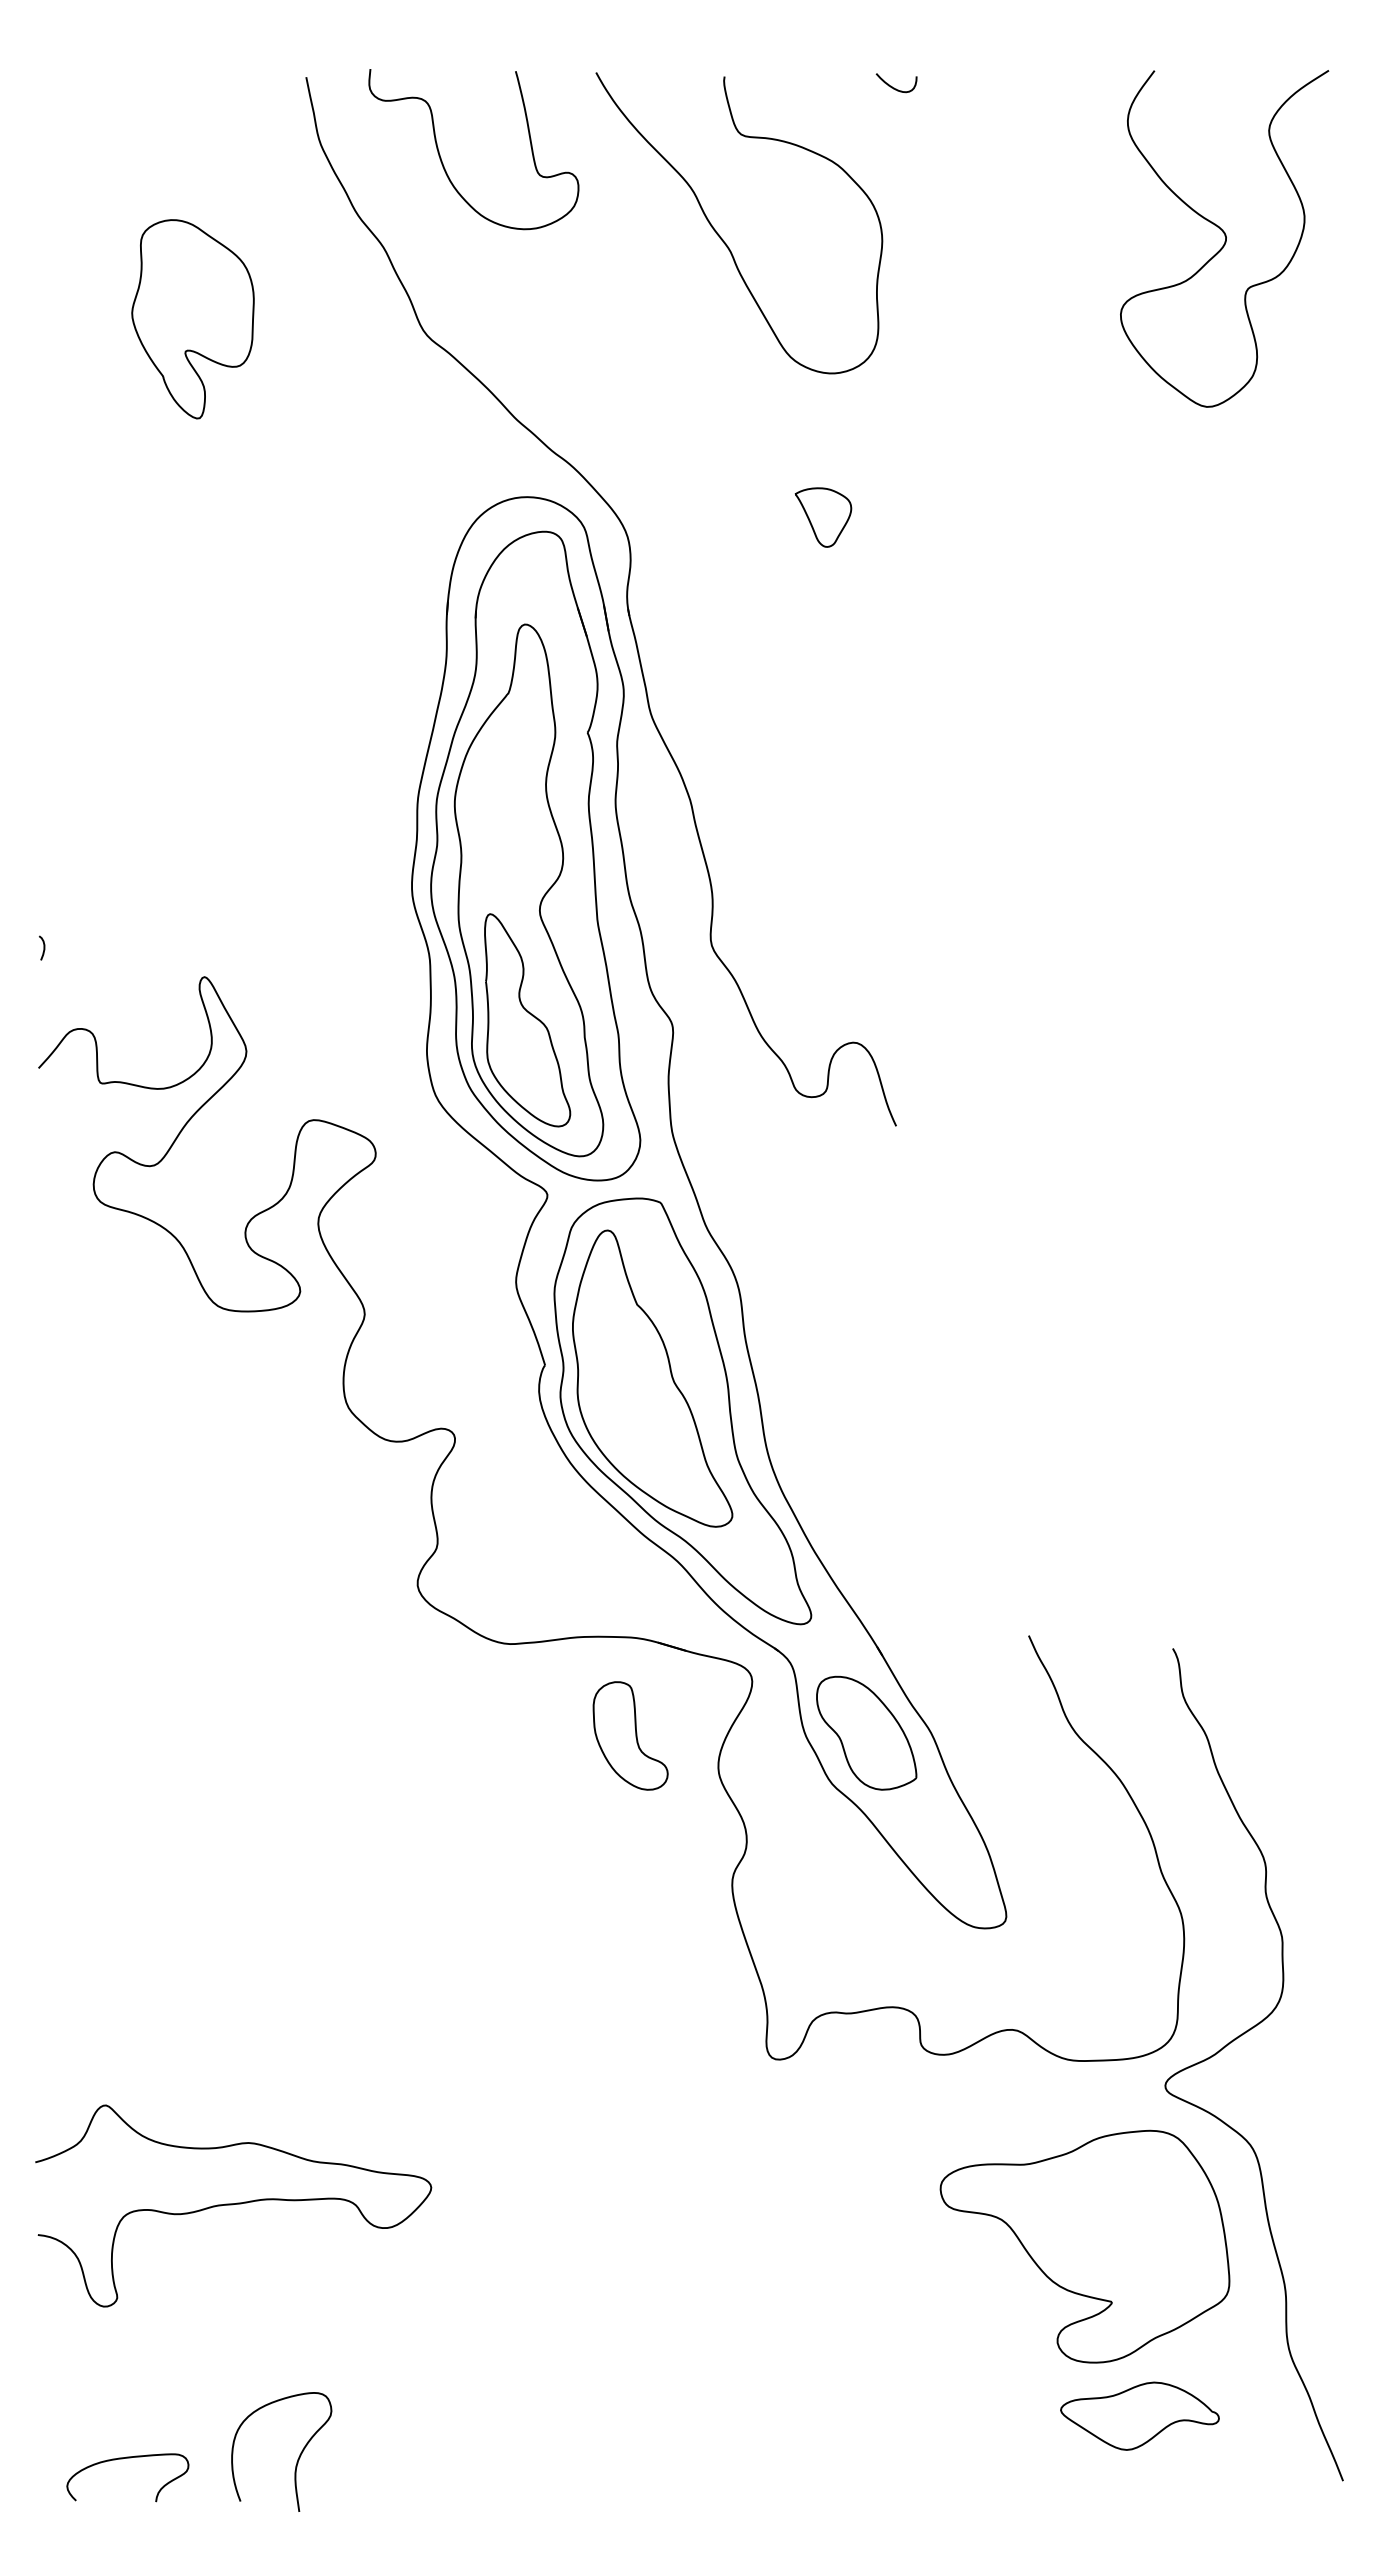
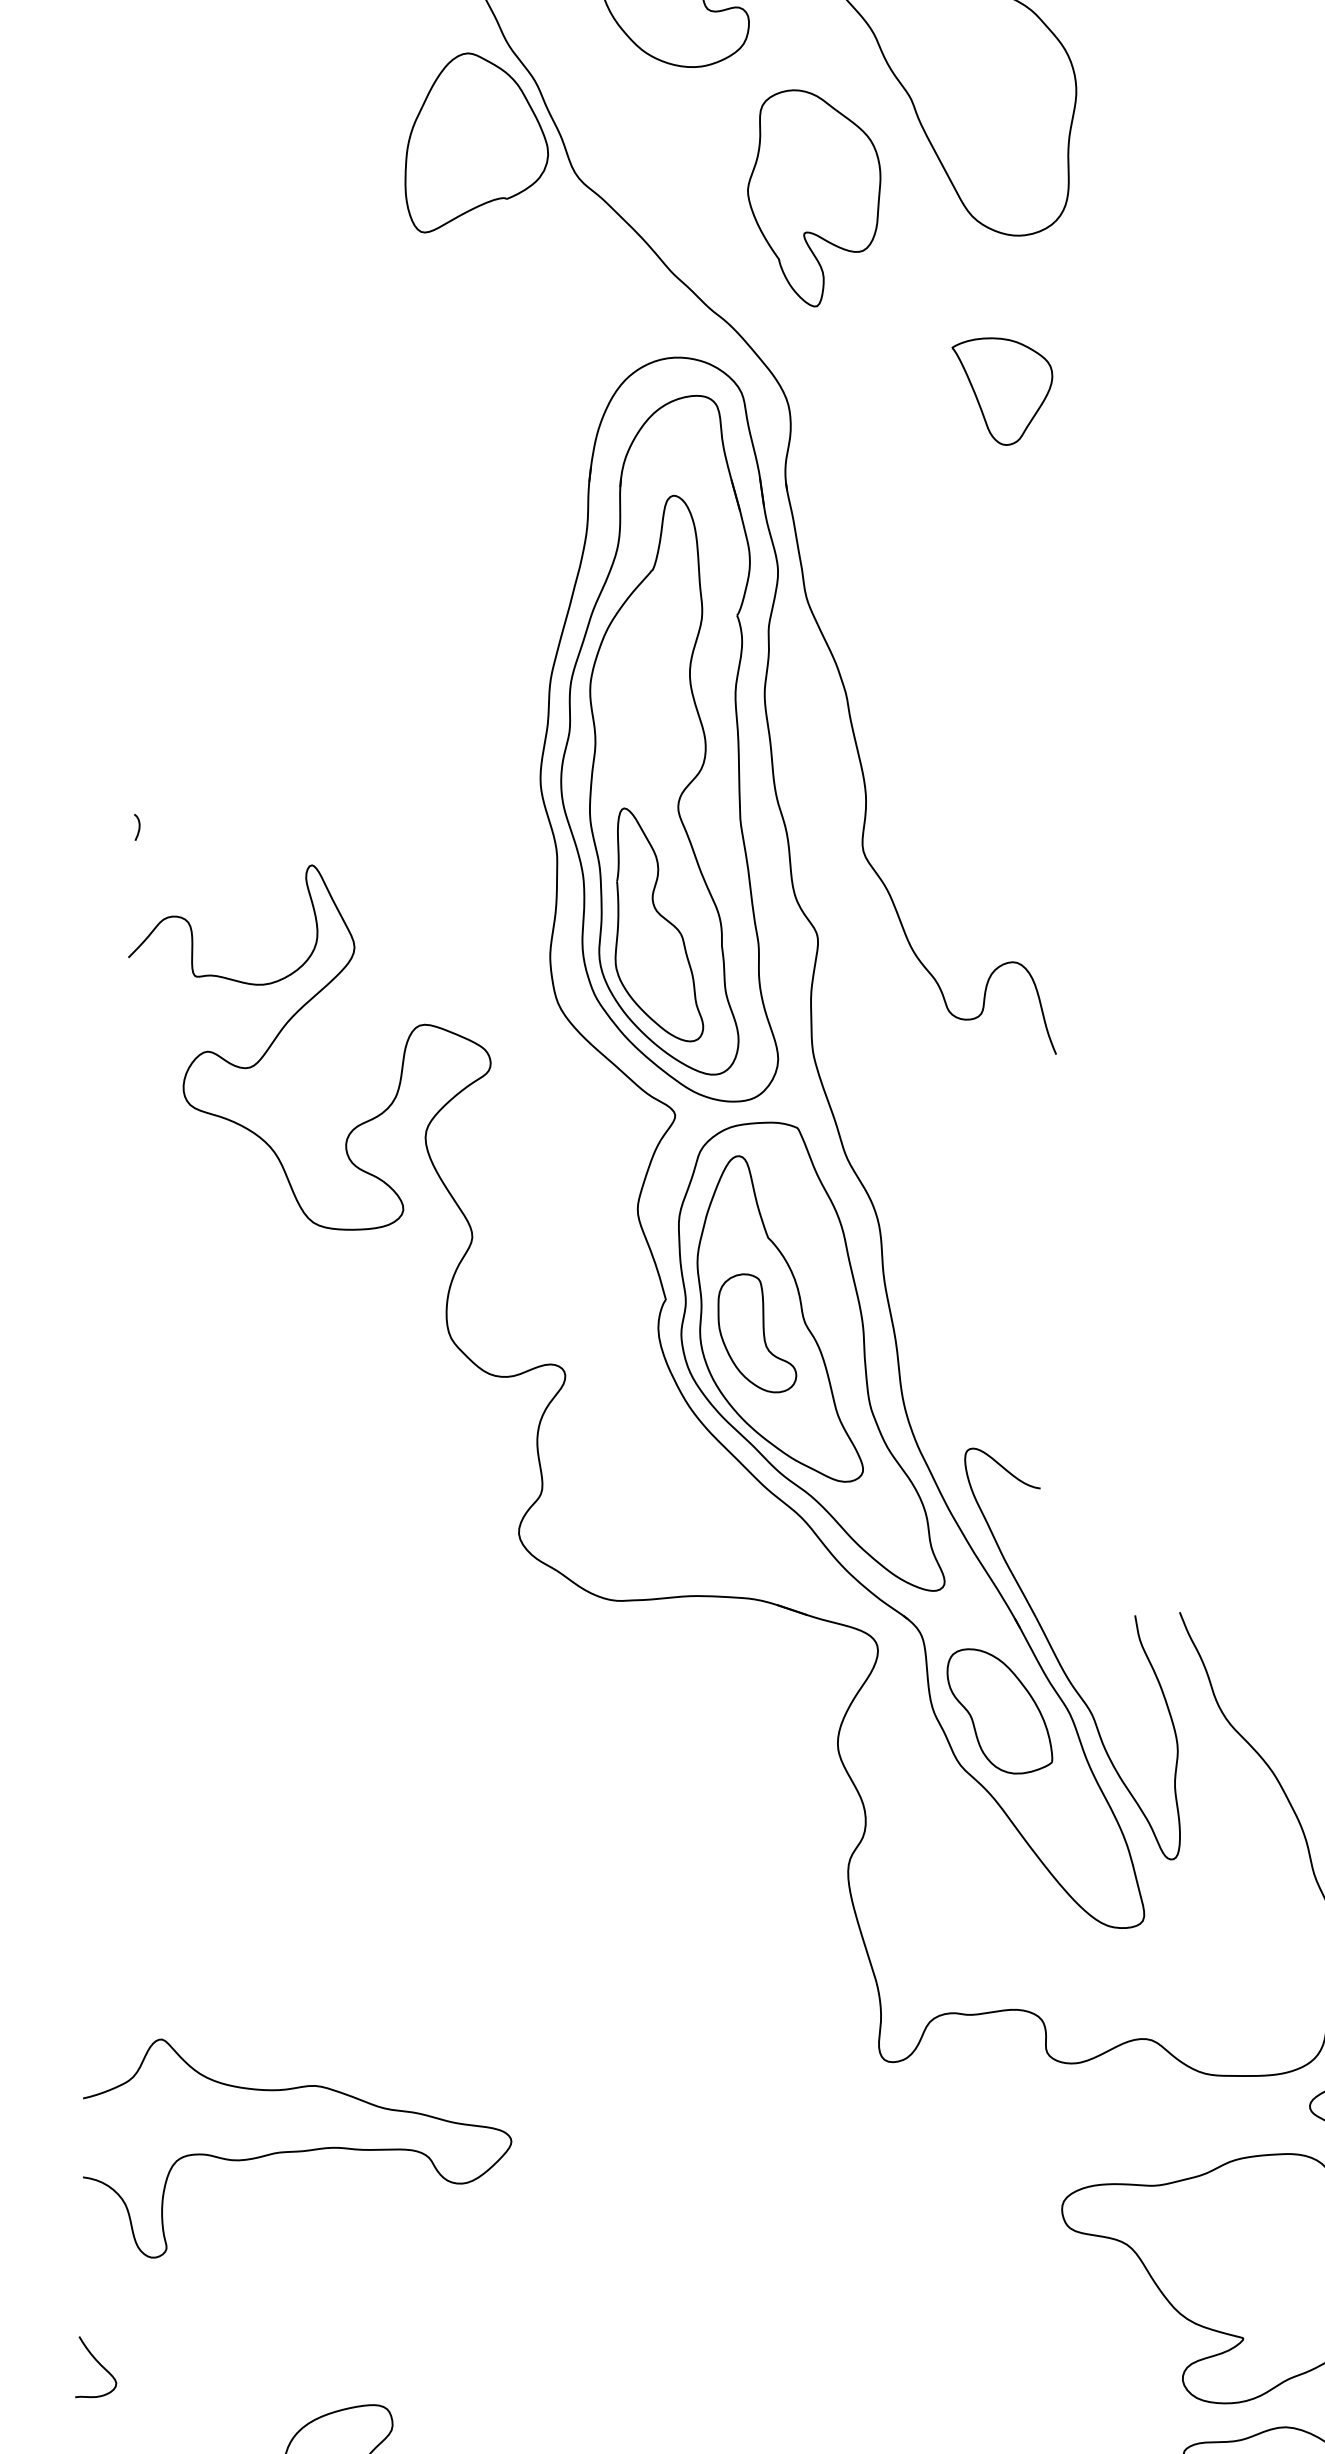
part: (332, 307) -> (477, 144), added
part: (192, 319) -> (813, 198), moved
part: (823, 517) -> (1001, 391), size x1.67
part: (920, 1685) -> (1060, 1662), added
part: (630, 1735) -> (757, 1332), moved
curve: (233, 2204) -> (296, 2152), moved
curve: (59, 2365) -> (99, 2365), added

